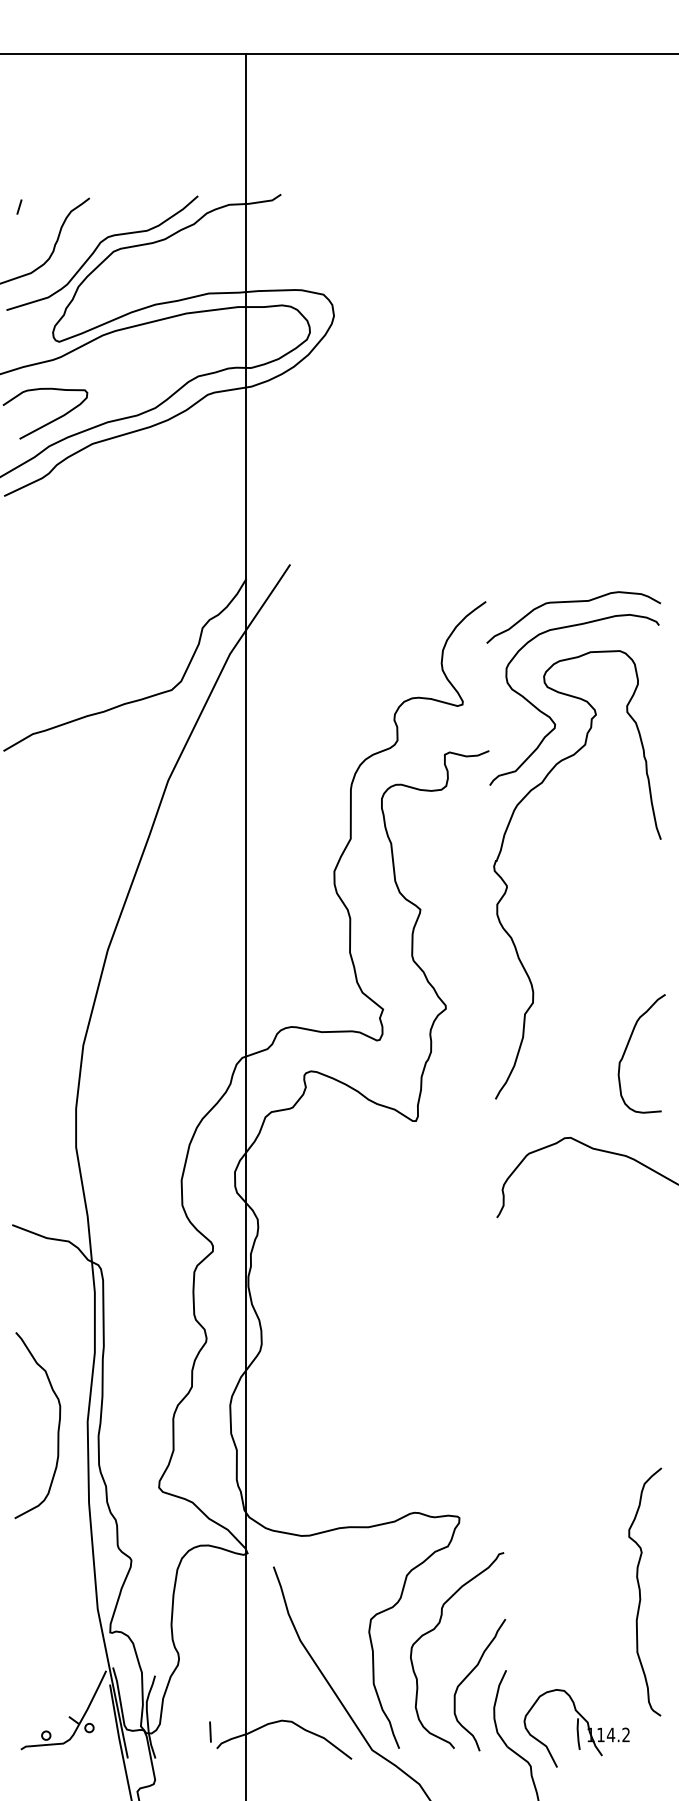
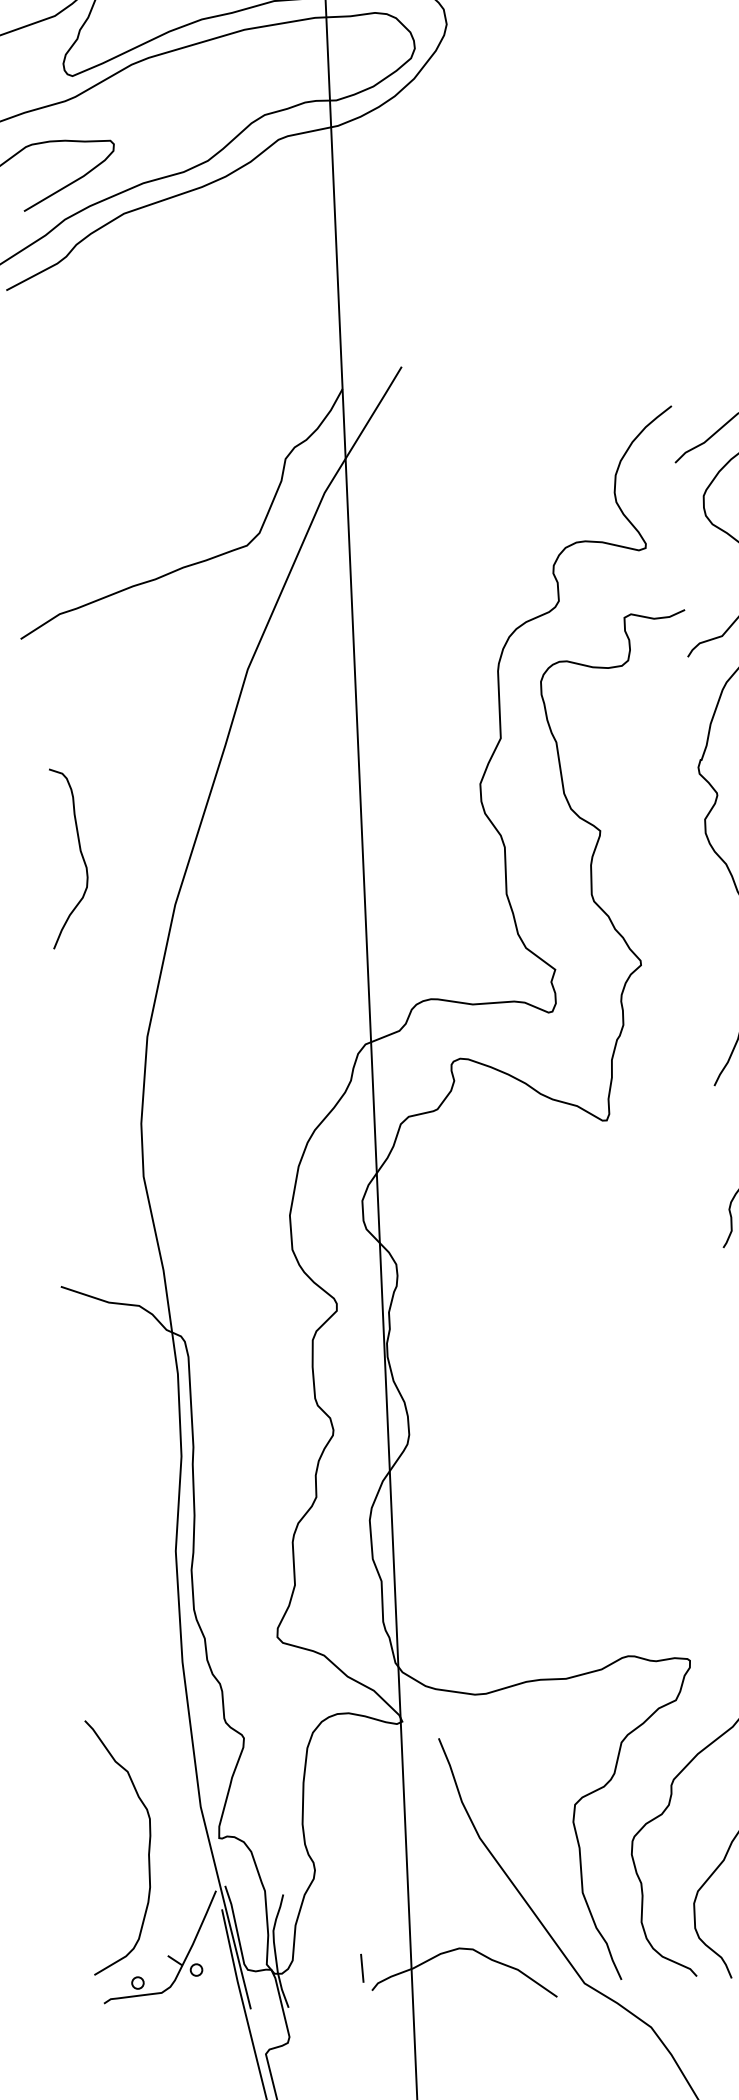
curve: (39, 908) -> (79, 852), added
curve: (57, 1429) -> (147, 1850), moved

